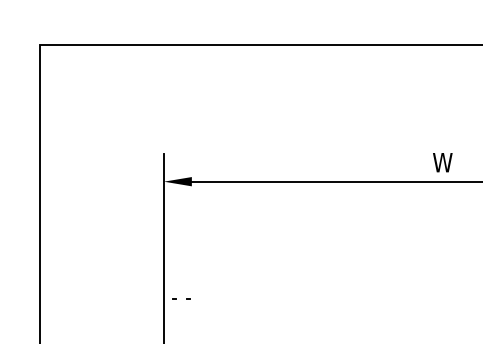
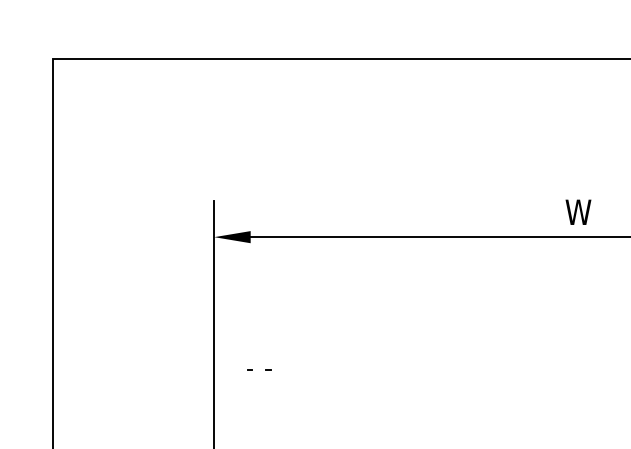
part: (181, 298) -> (259, 370), moved

